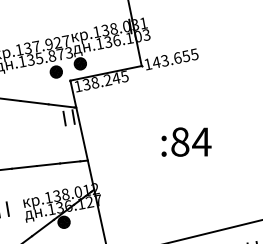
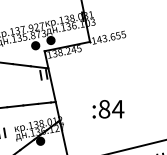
text: (186, 142) -> (108, 109), moved

